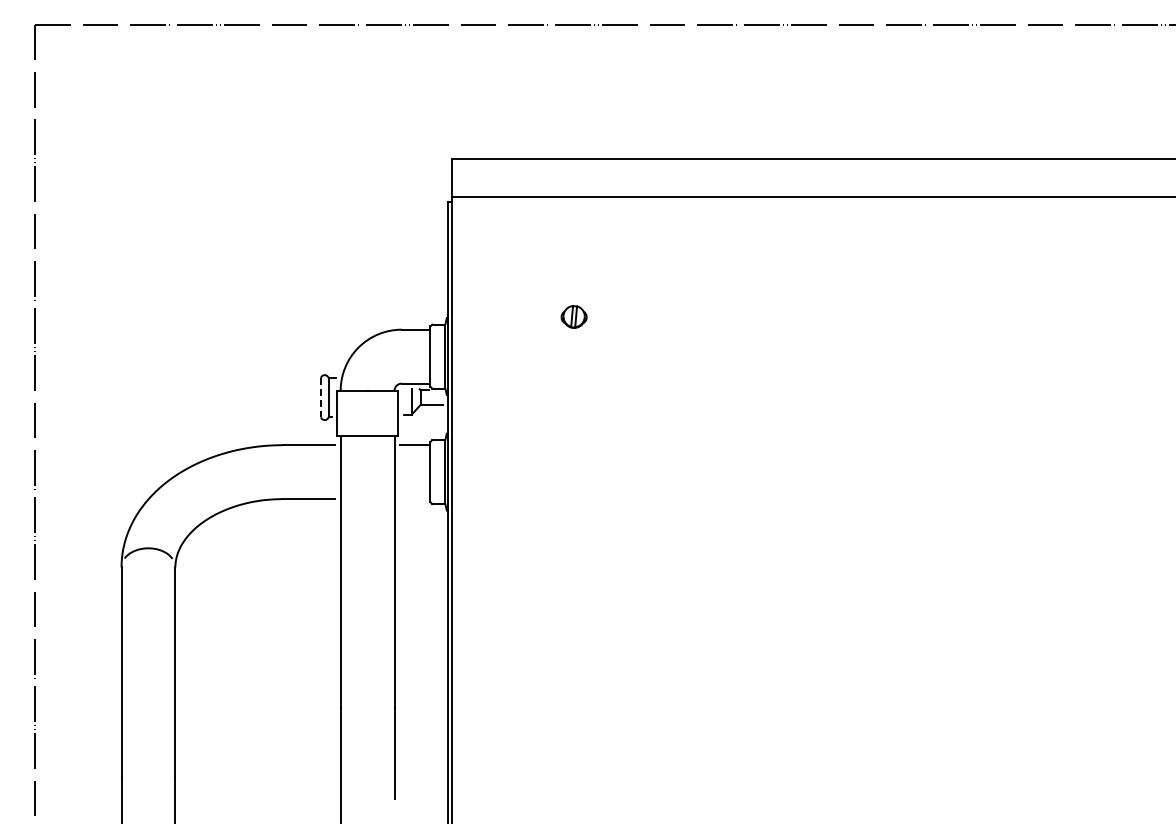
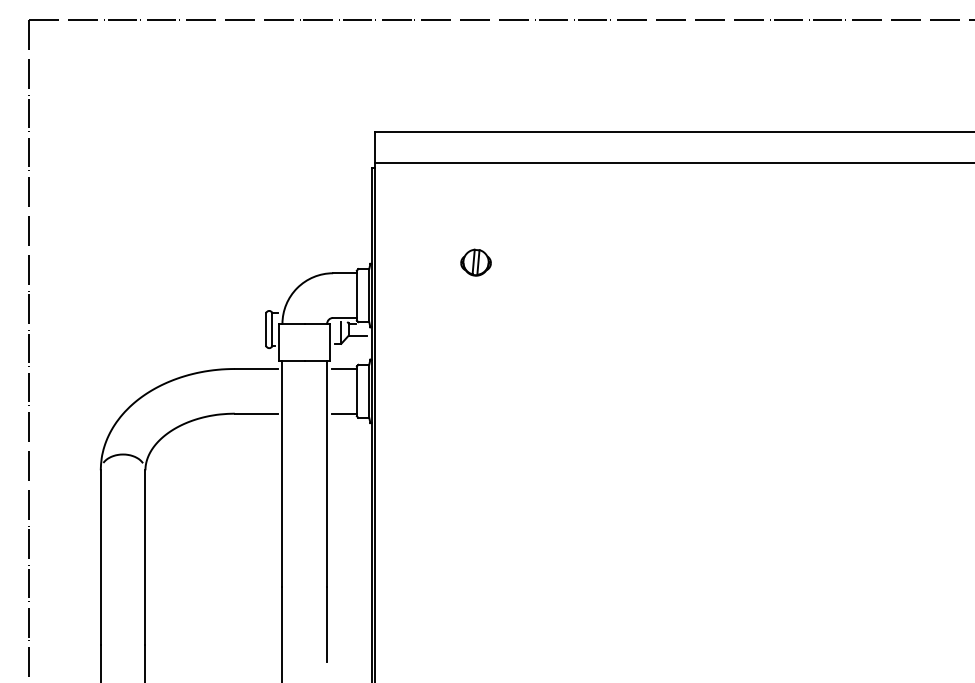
part: (573, 316) -> (475, 262), size x1.43
line: (320, 397) -> (265, 329), dashed -> solid
line: (414, 499) -> (343, 414), added

